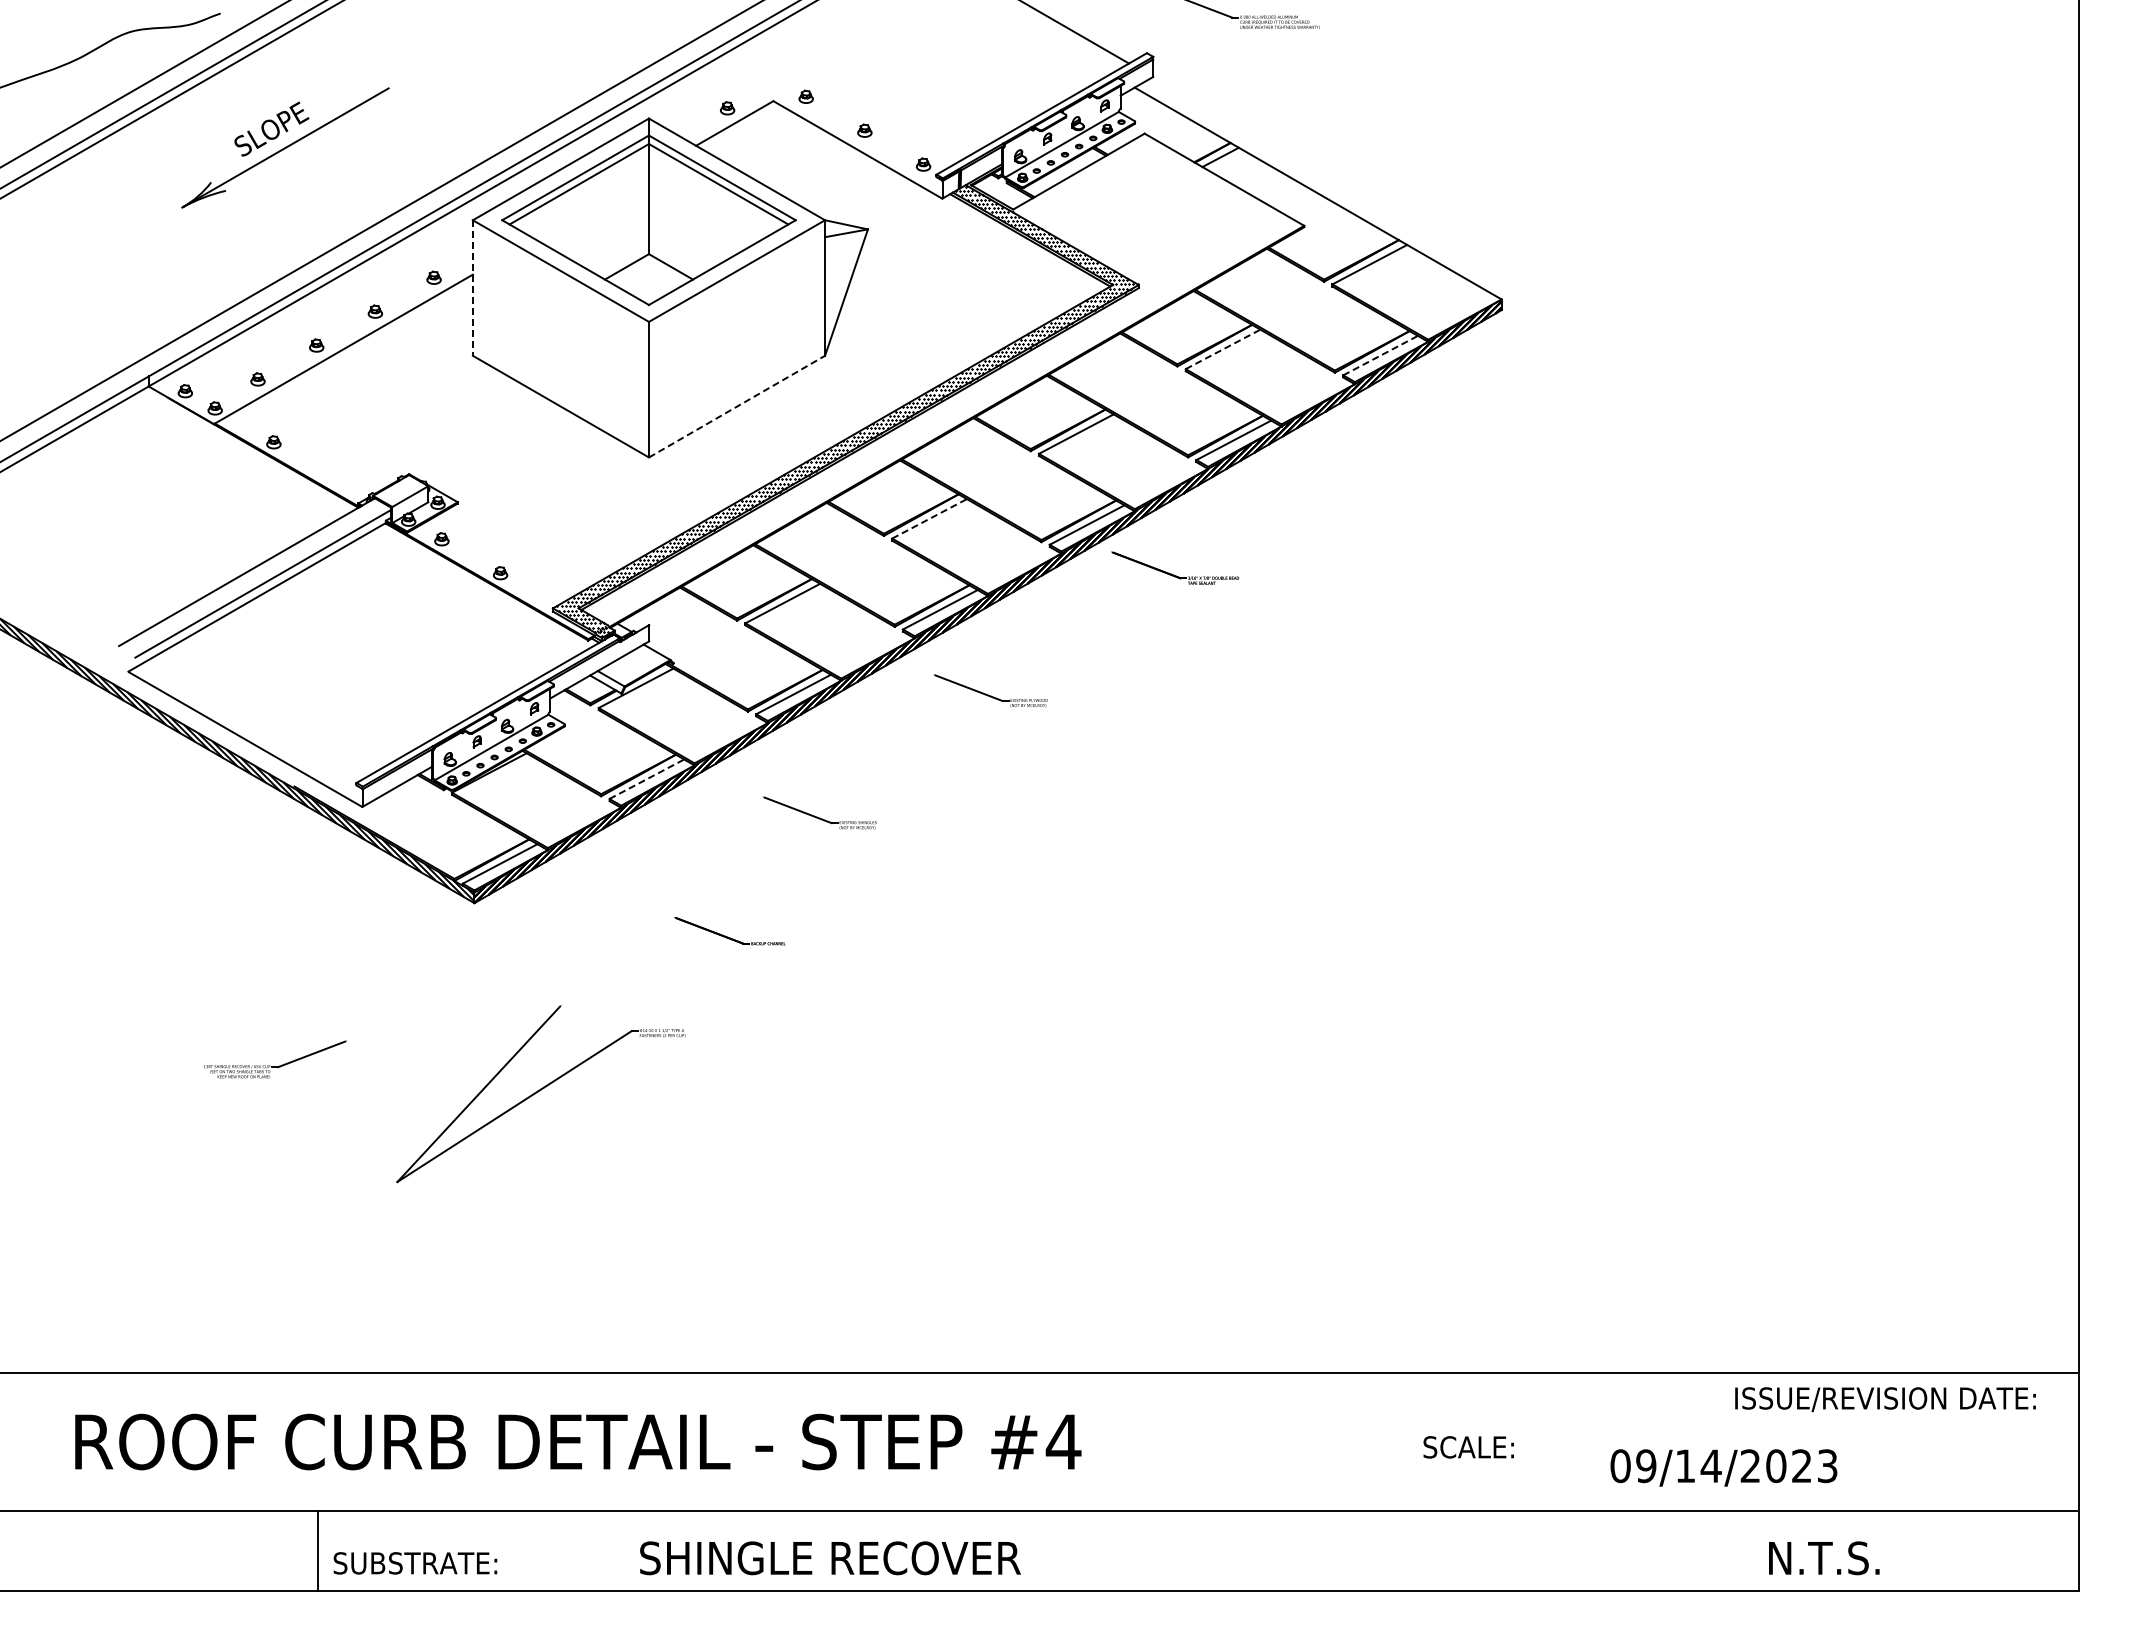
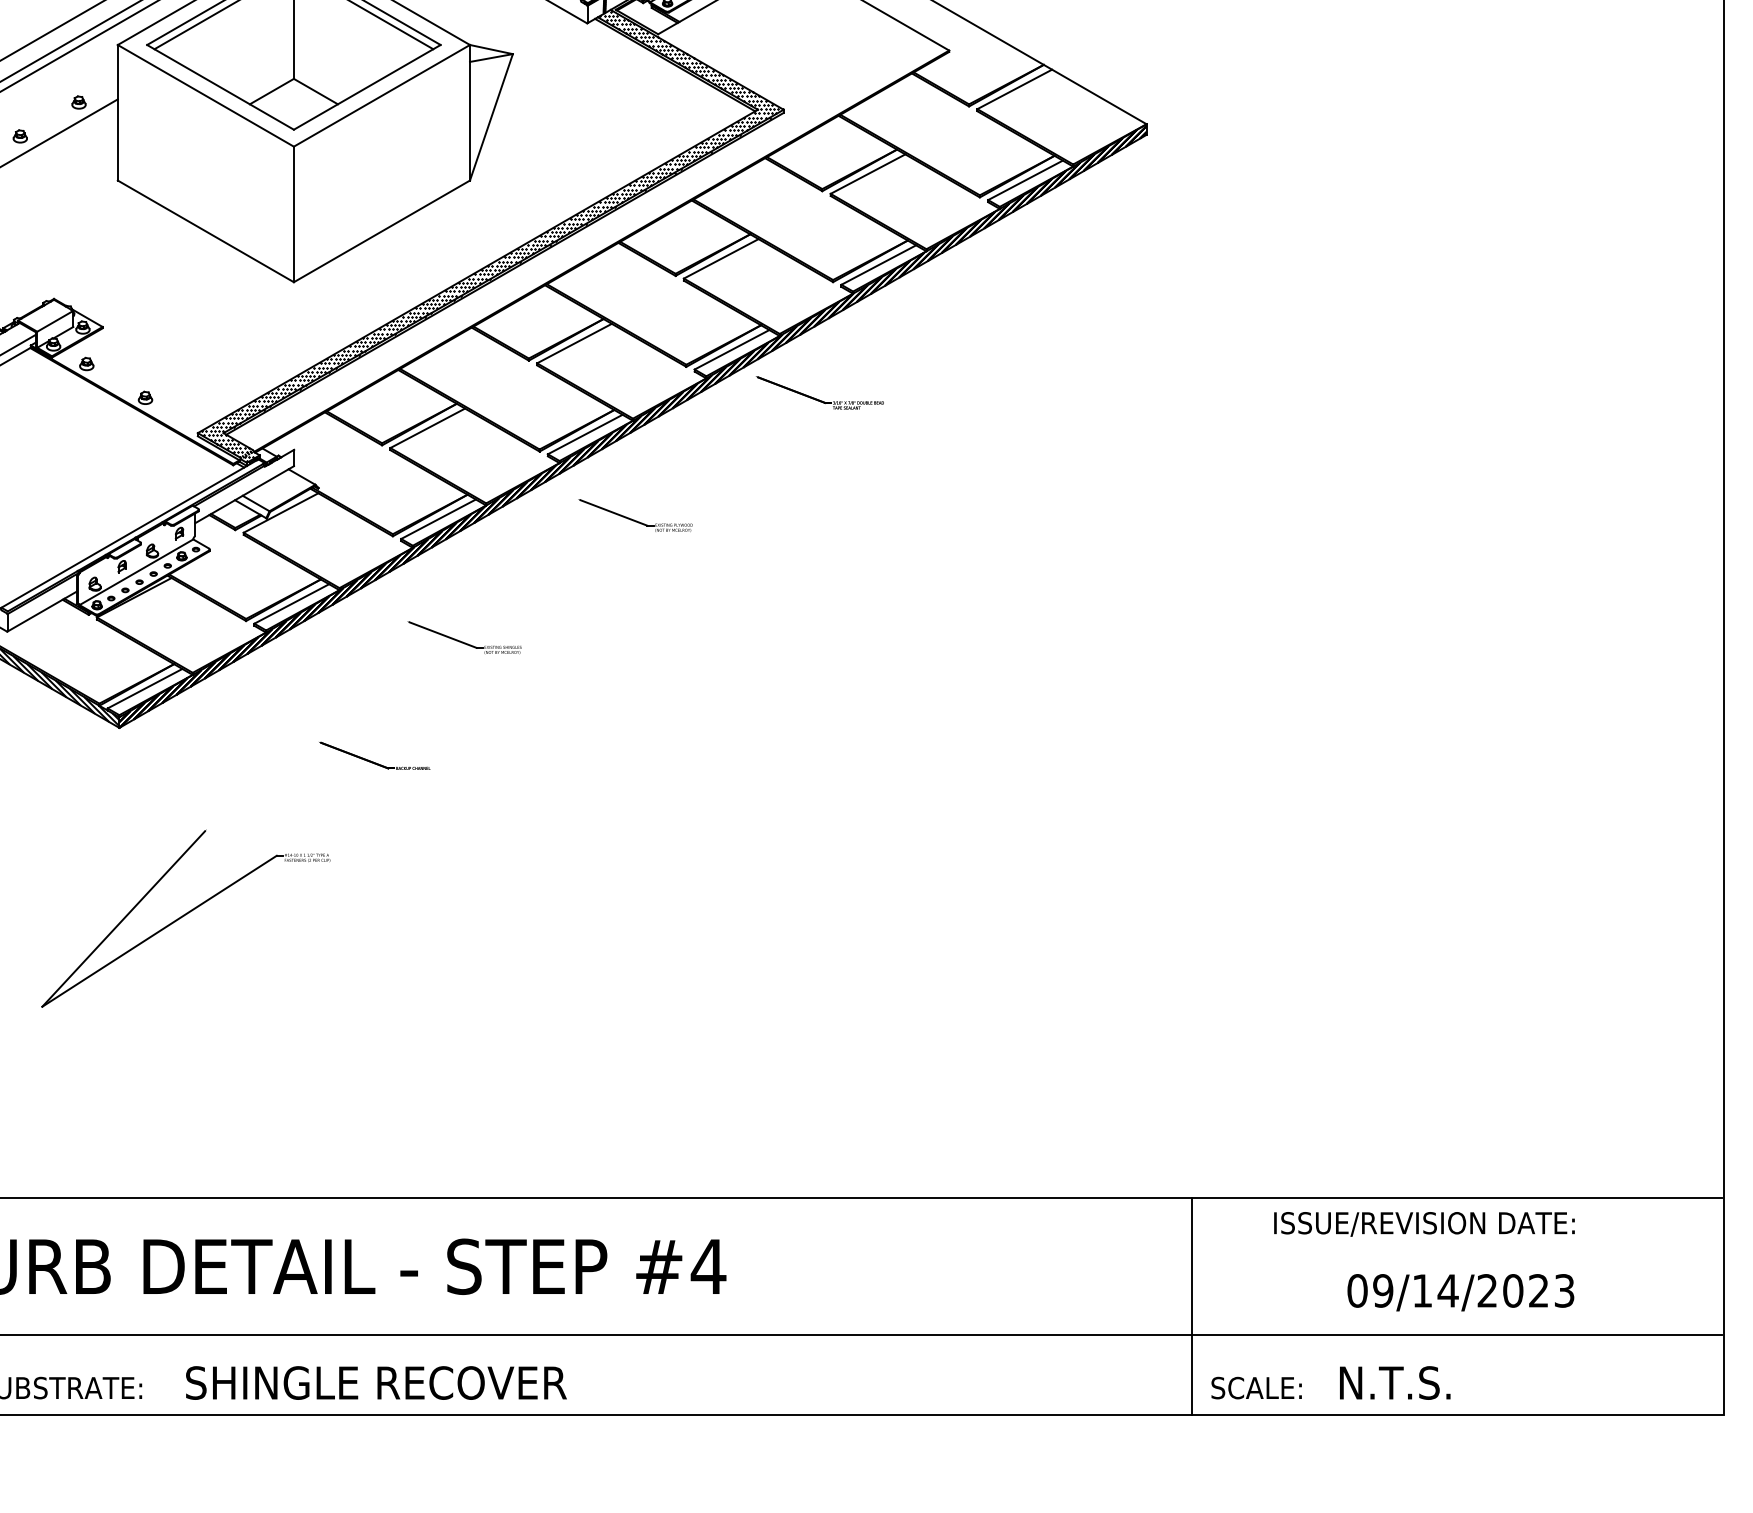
line: (472, 288) -> (117, 113), dashed -> solid
line: (1223, 349) -> (868, 174), dashed -> solid
line: (1381, 355) -> (1026, 180), dashed -> solid
line: (737, 406) -> (382, 231), dashed -> solid
line: (930, 518) -> (575, 343), dashed -> solid
line: (647, 779) -> (292, 604), dashed -> solid
text: (1885, 1399) -> (1424, 1224), moved
text: (1468, 1447) -> (1256, 1388), moved
text: (1723, 1467) -> (1460, 1292), moved
line: (1547, 1481) -> (1192, 1306), added
text: (830, 1558) -> (376, 1383), moved
text: (1824, 1558) -> (1395, 1383), moved

